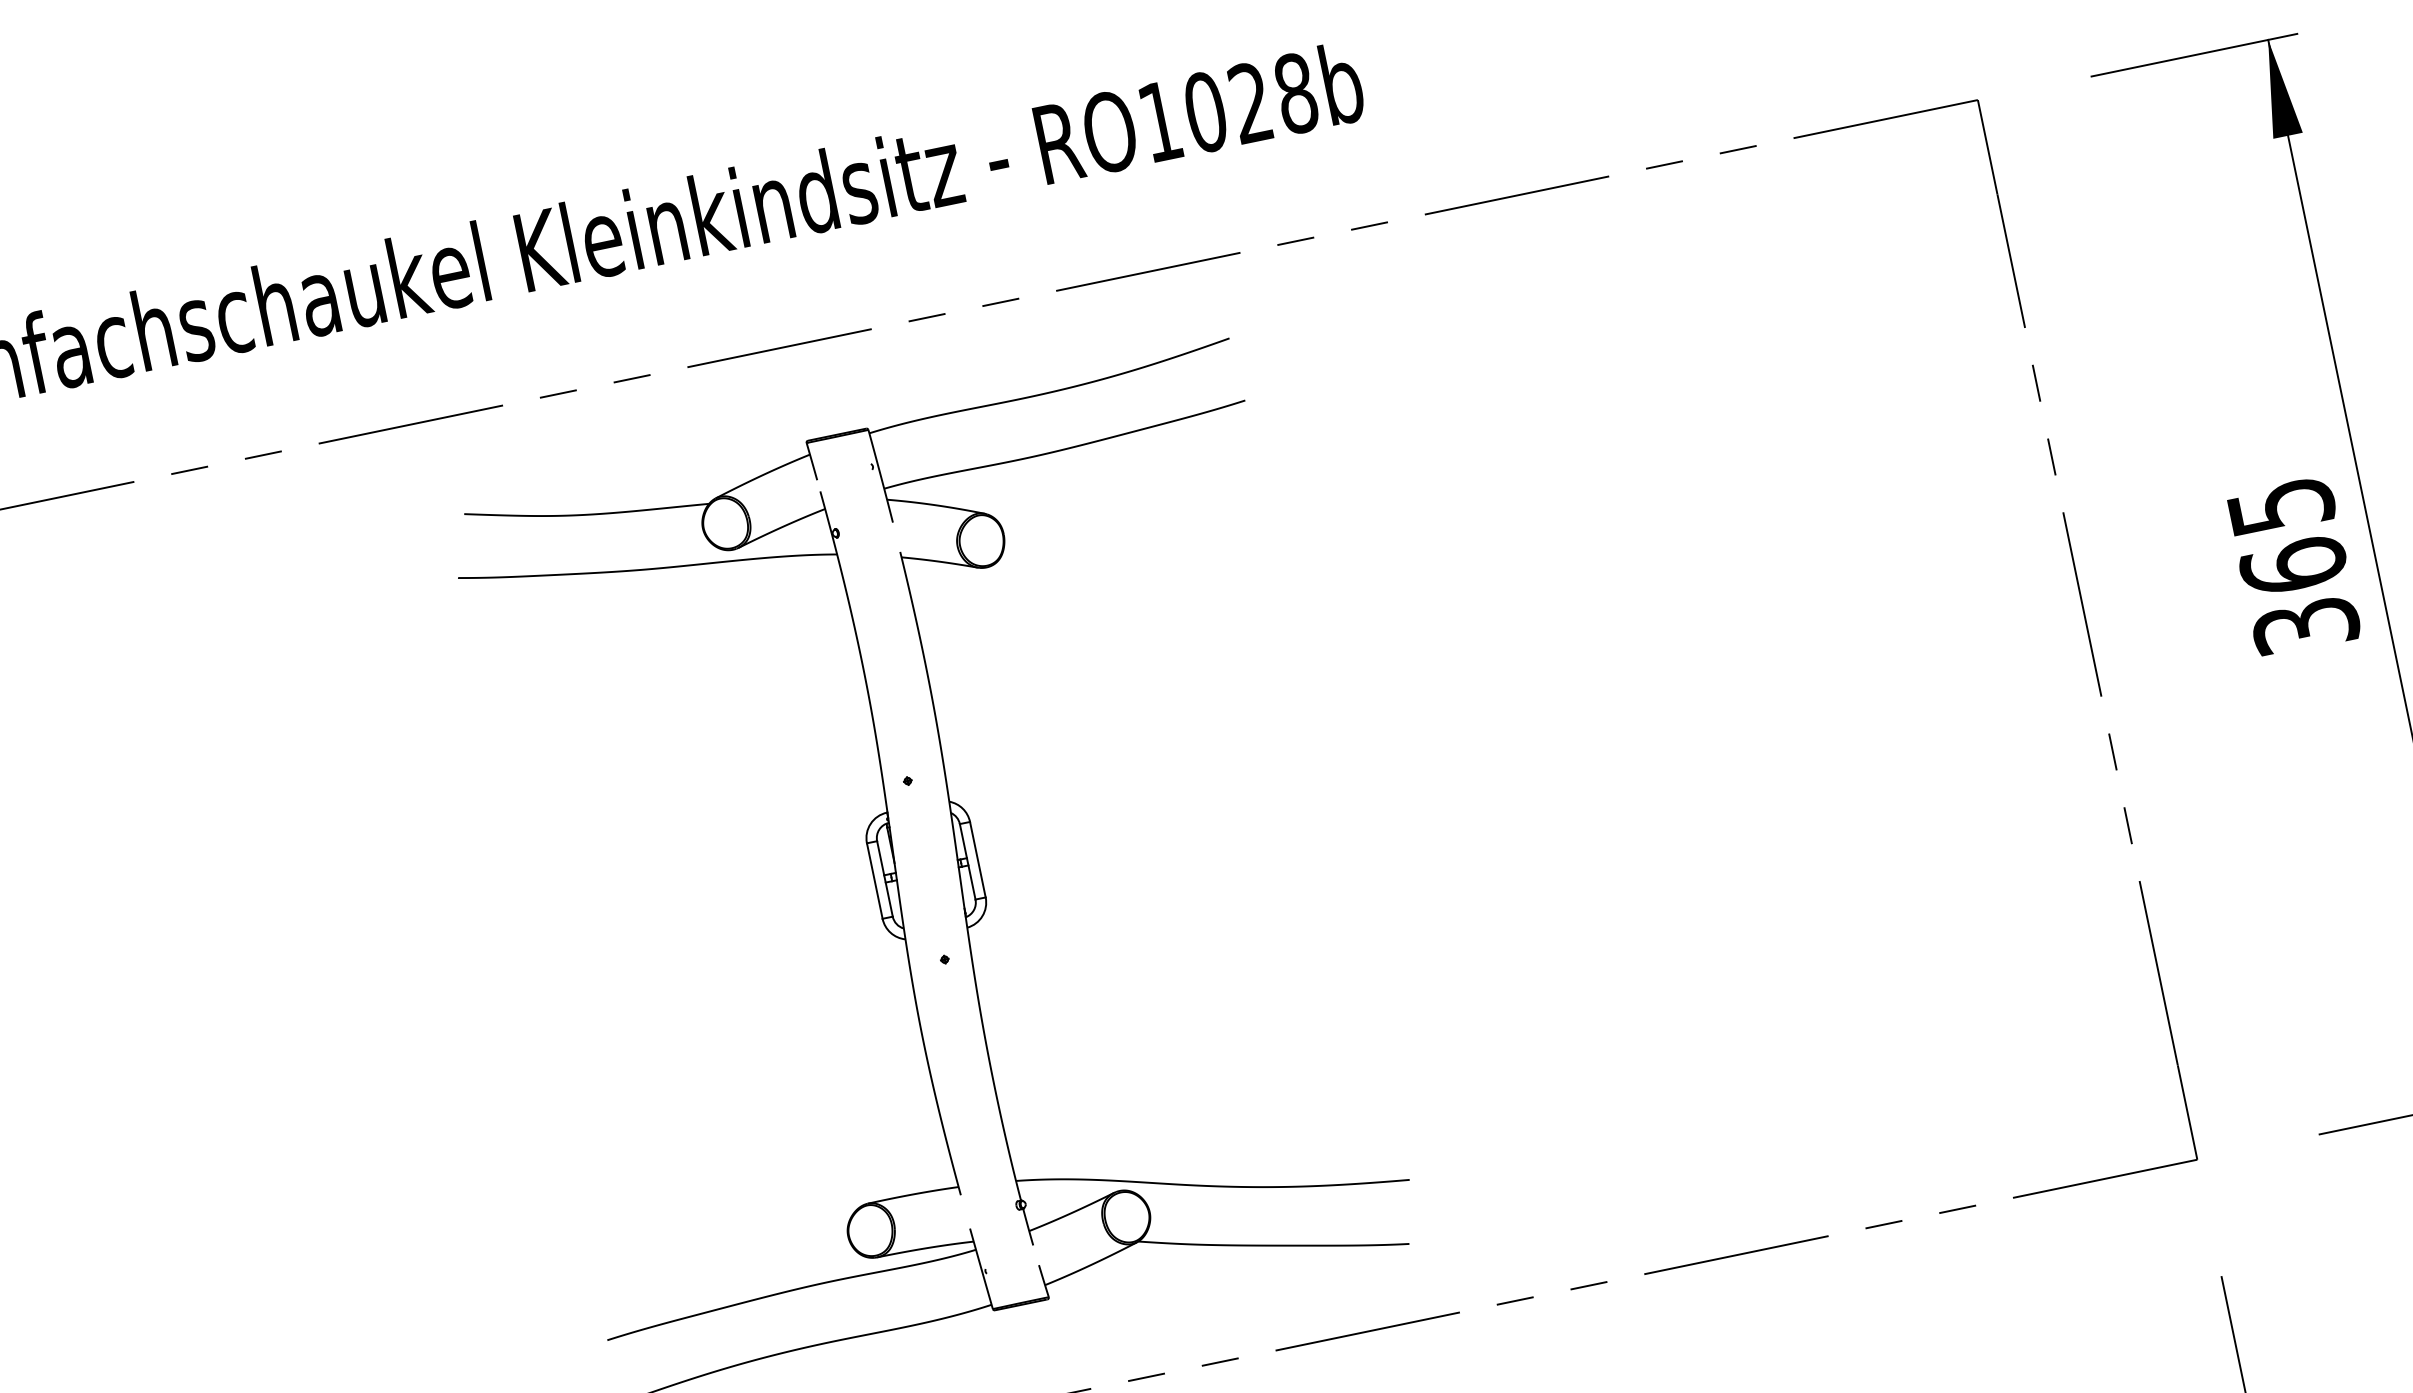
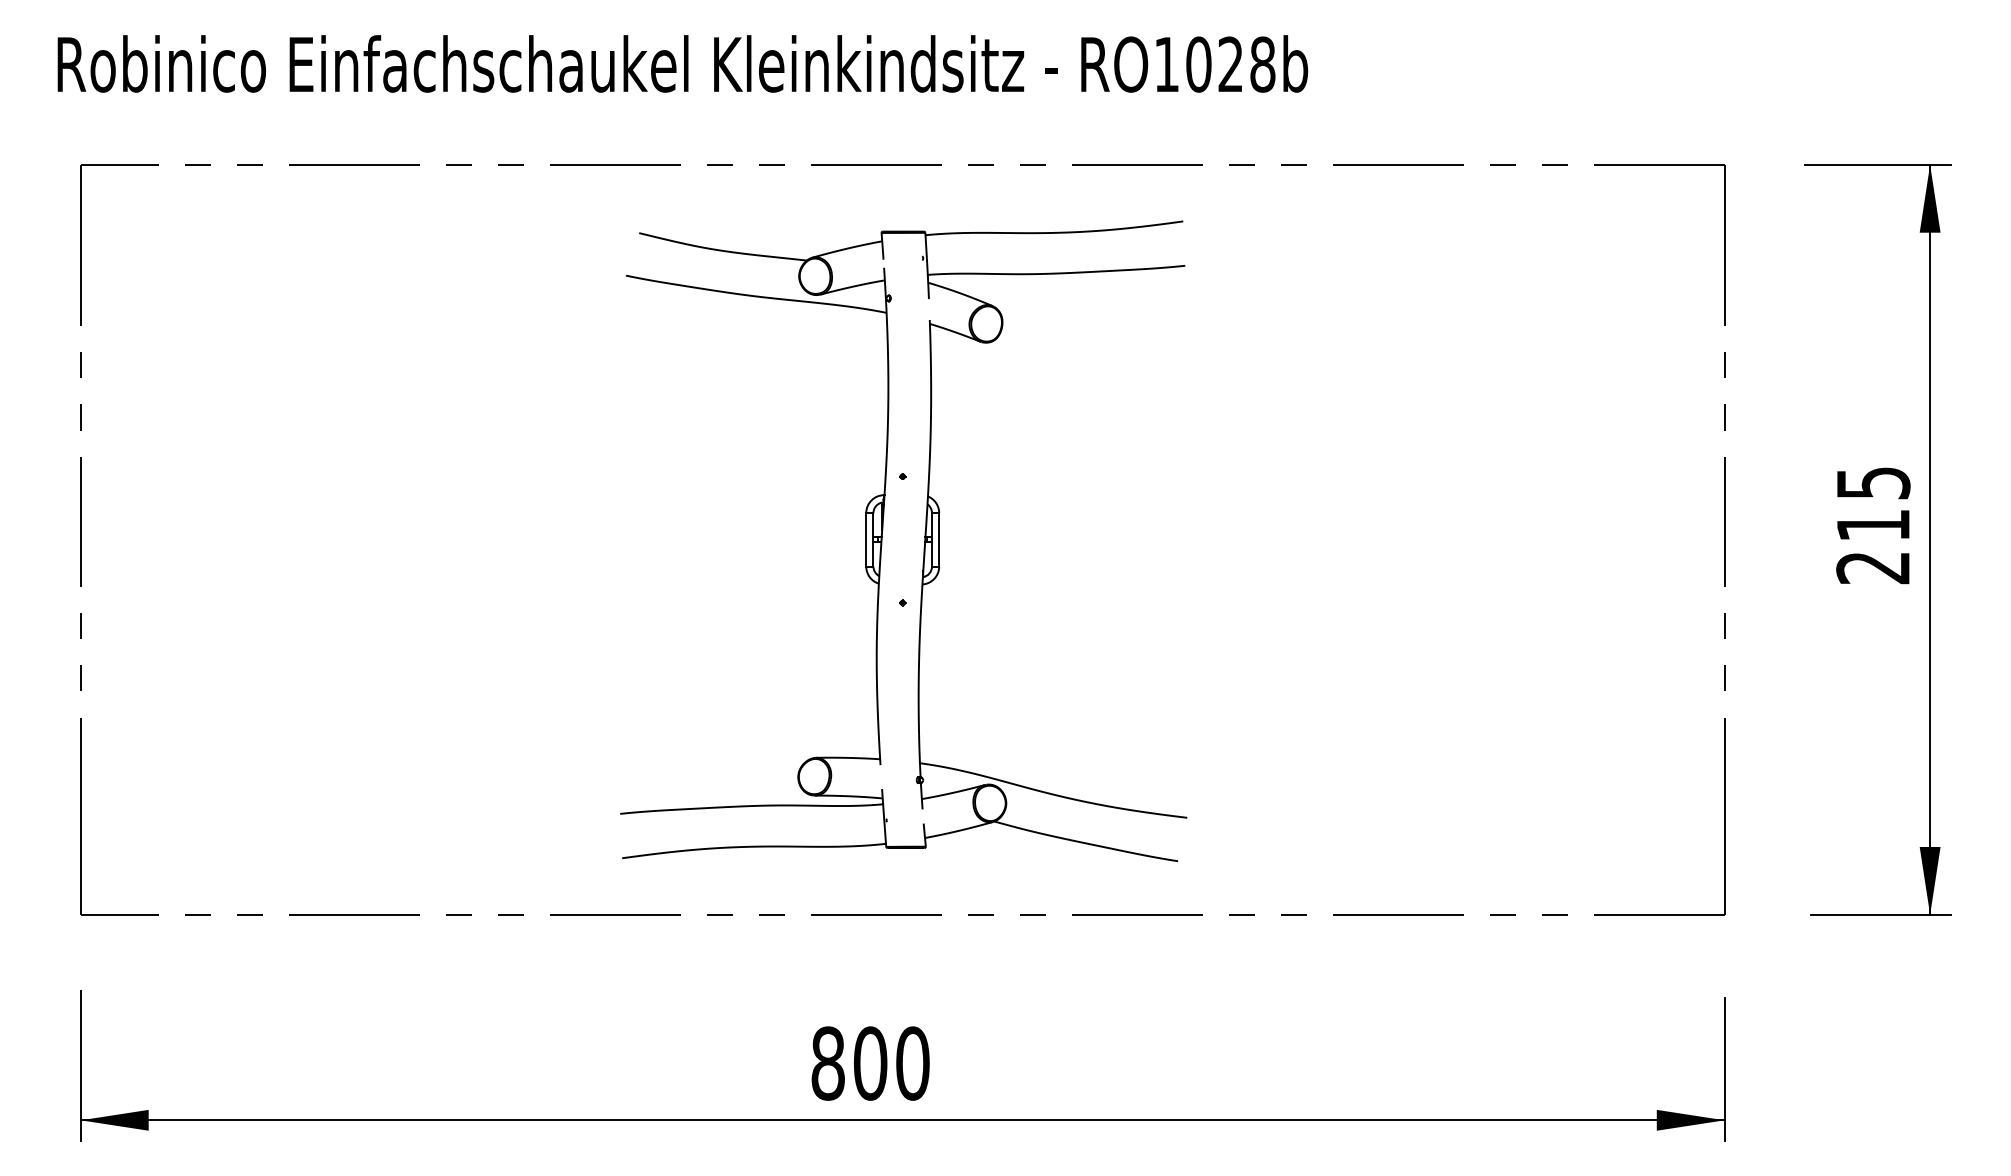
text: (2299, 595) -> (1873, 546), 365 -> 215

